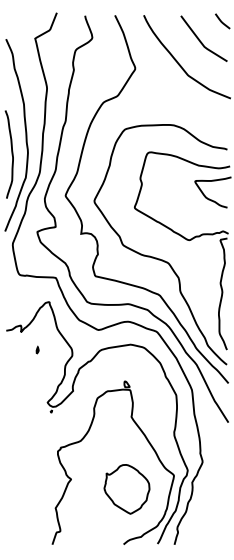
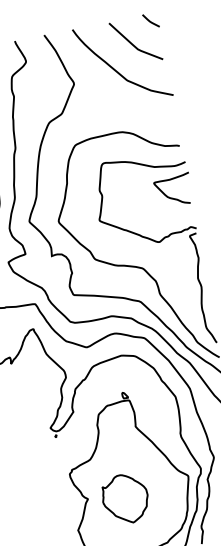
part: (37, 349) -> (30, 377), removed
part: (126, 489) -> (125, 499), moved

